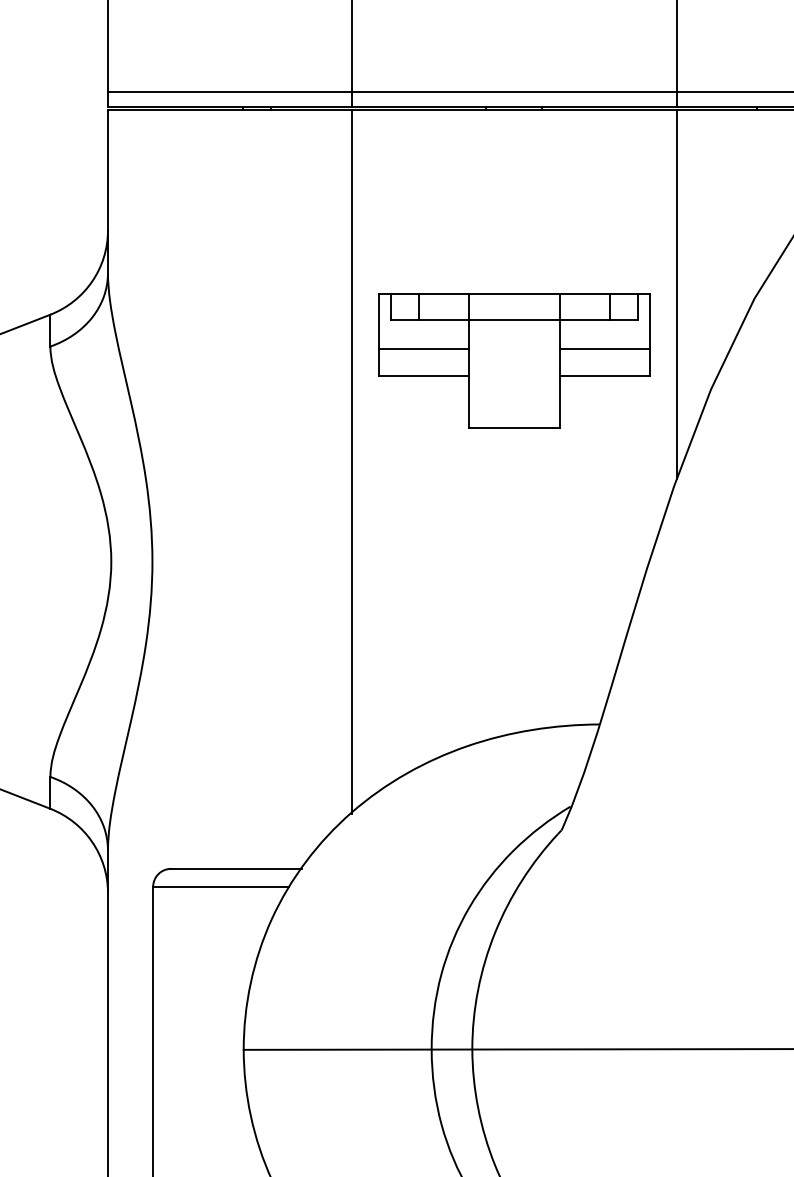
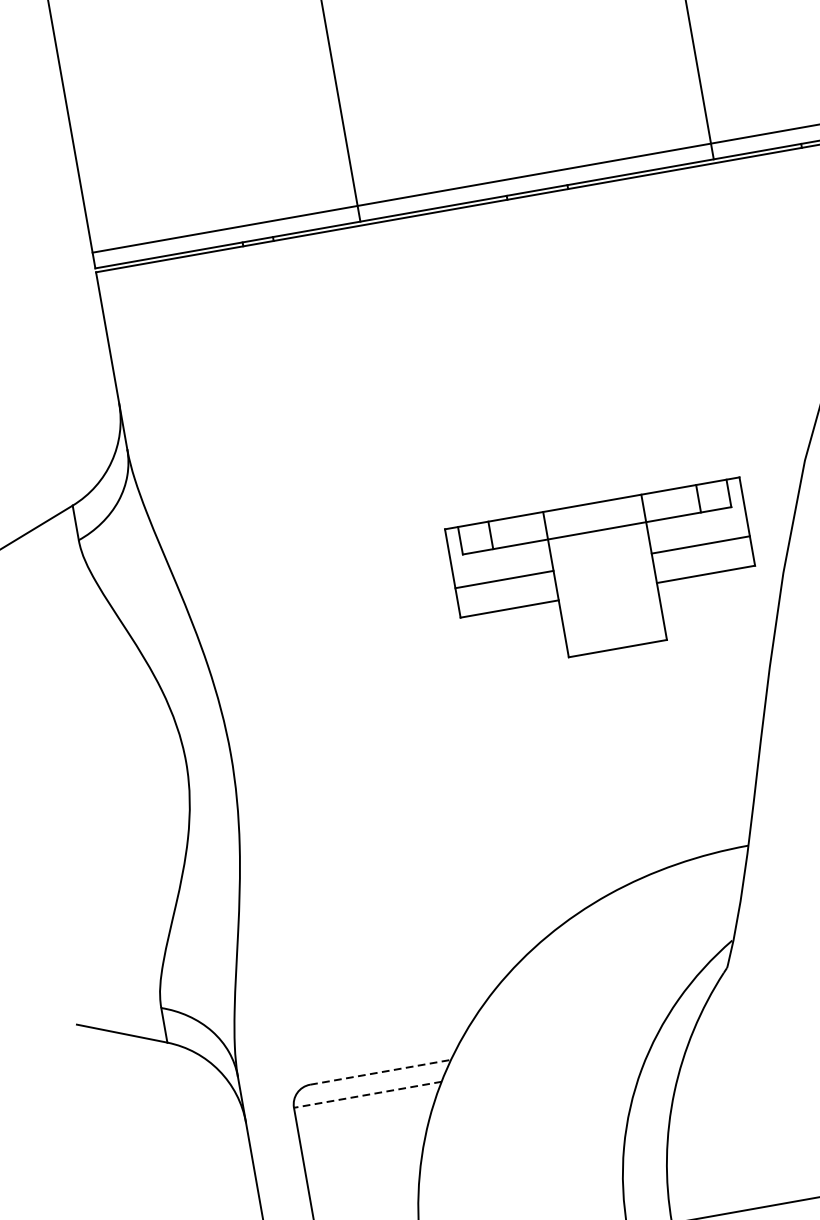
line: (676, 294) -> (749, 363), removed
part: (514, 360) -> (605, 575), moved
line: (351, 462) -> (428, 608), removed
line: (237, 868) -> (382, 1071), solid -> dashed
line: (220, 886) -> (367, 1094), solid -> dashed

